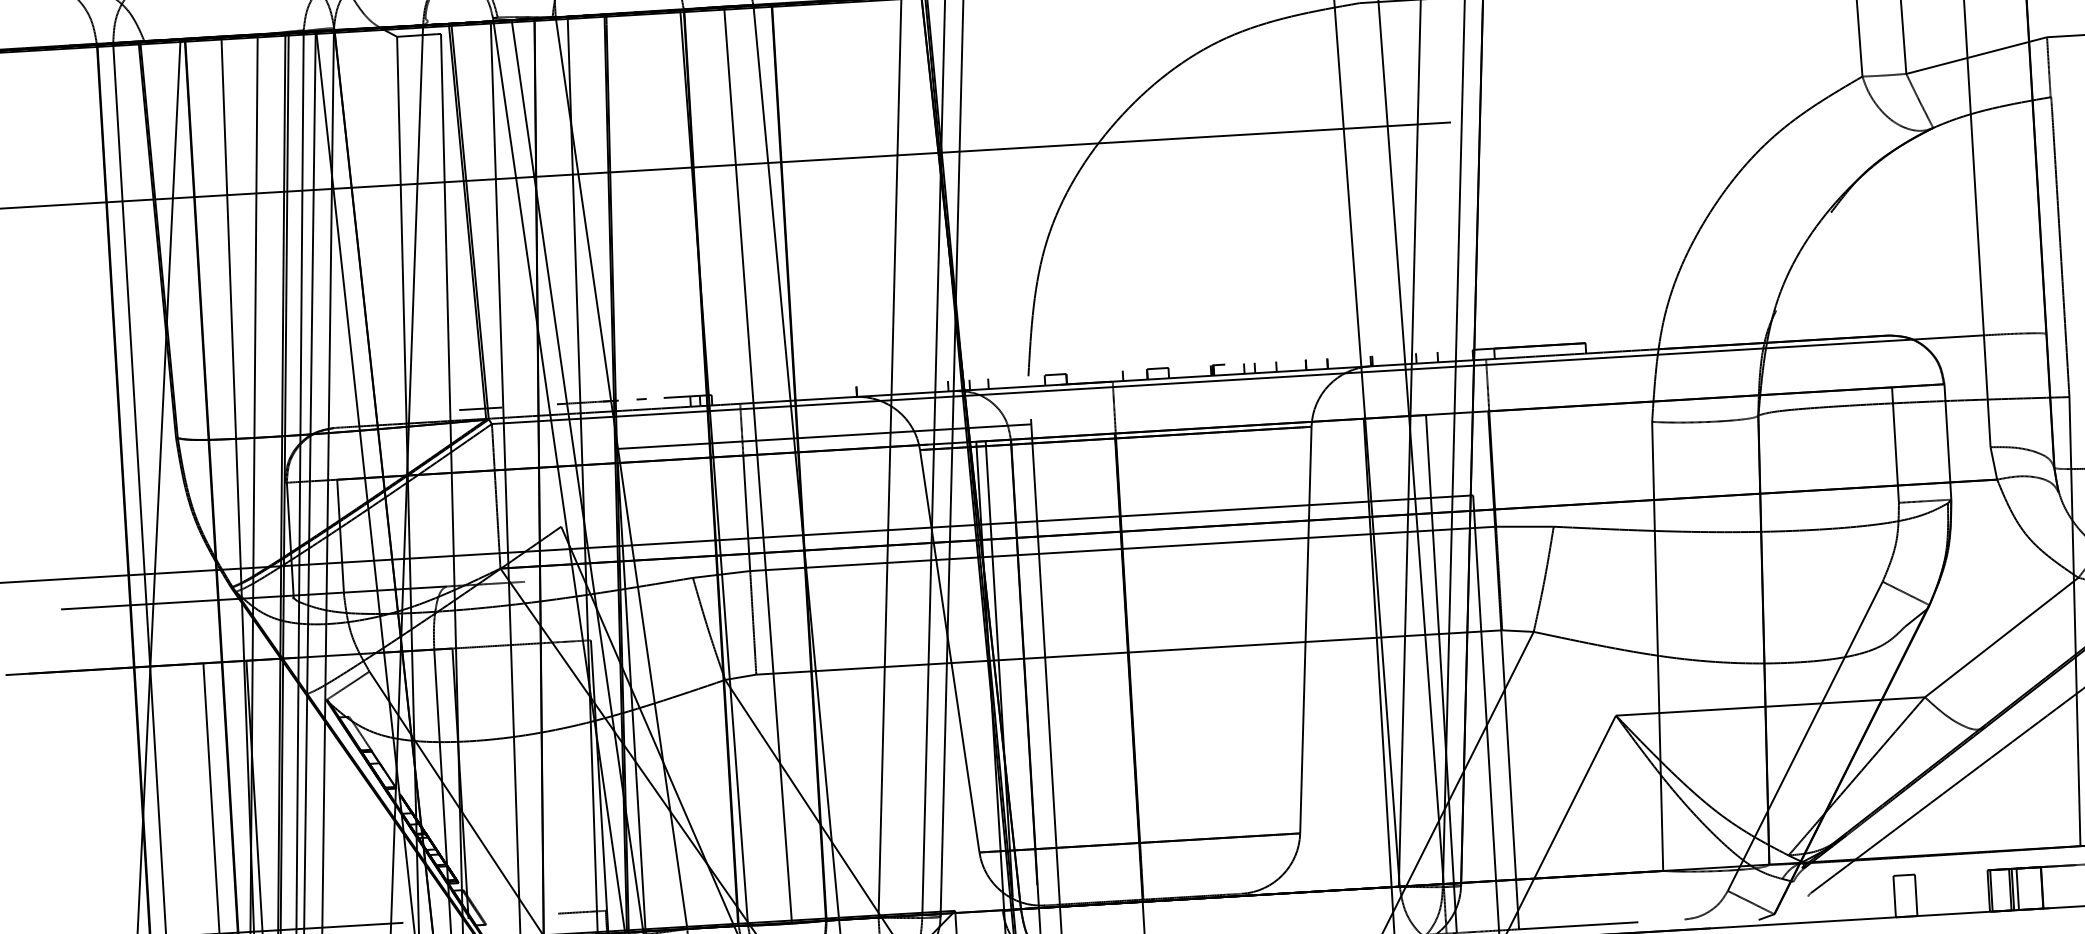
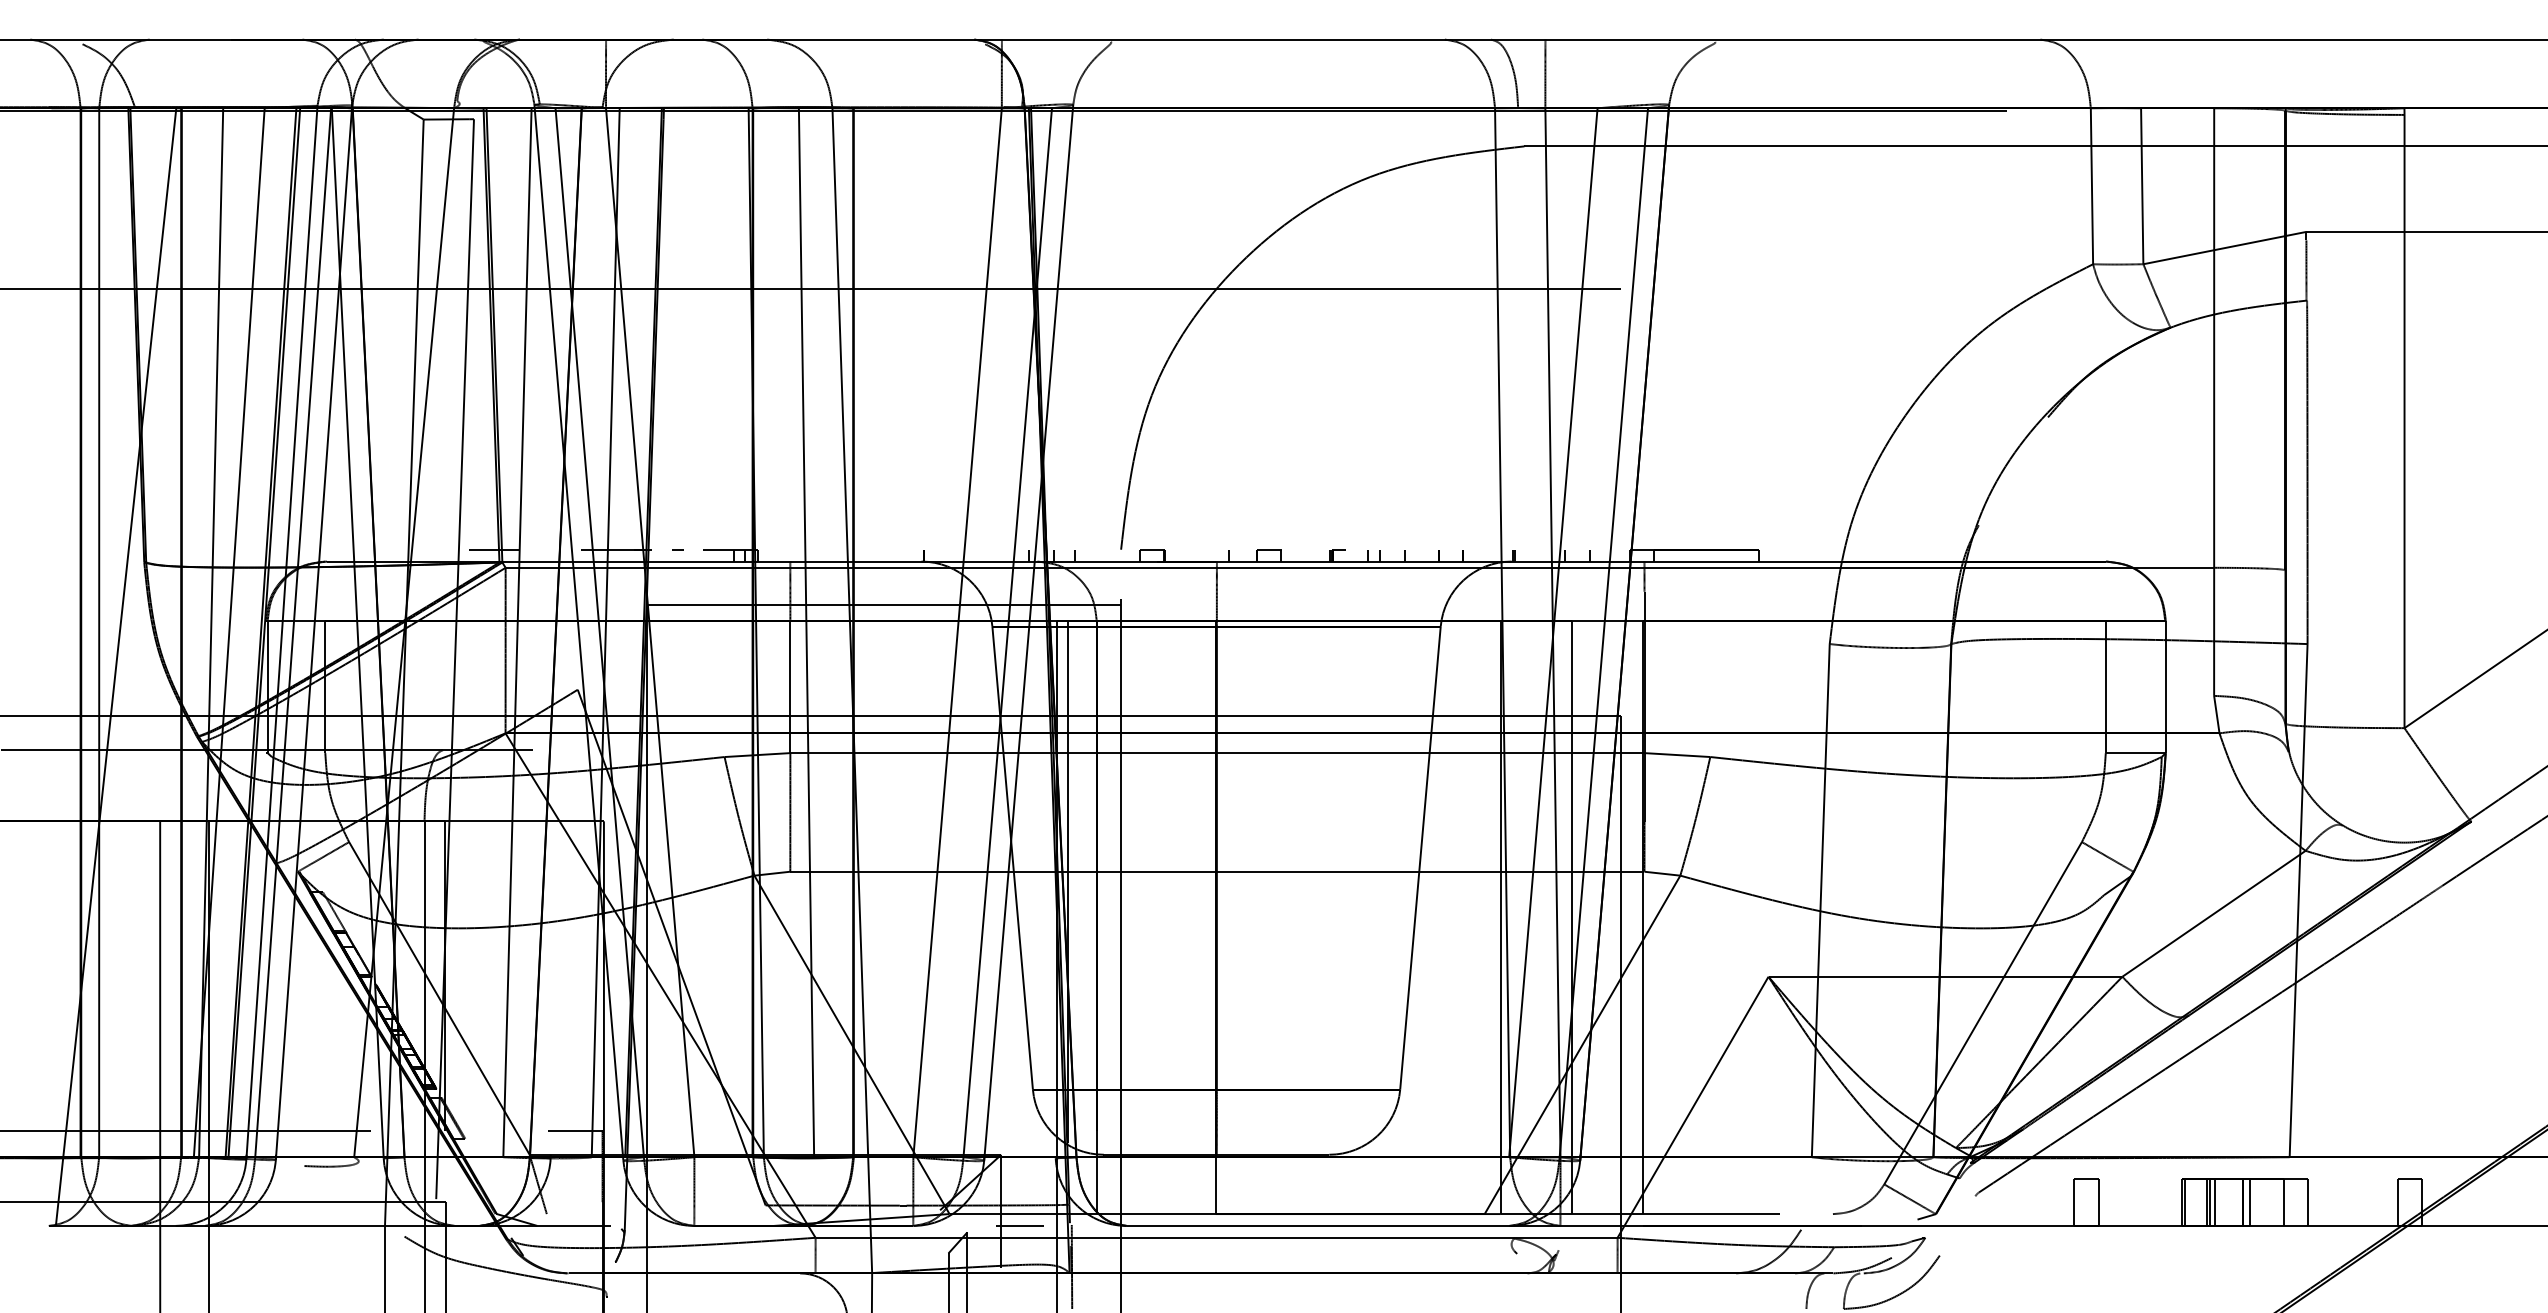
line: (2077, 885) -> (2283, 1201), added
line: (2048, 886) -> (2250, 1201), added

